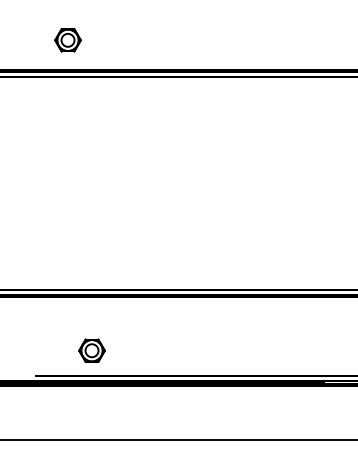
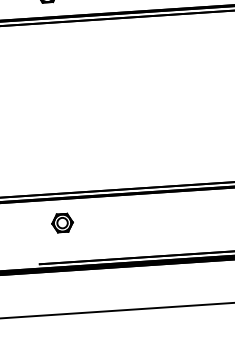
part: (91, 350) -> (62, 222), moved

